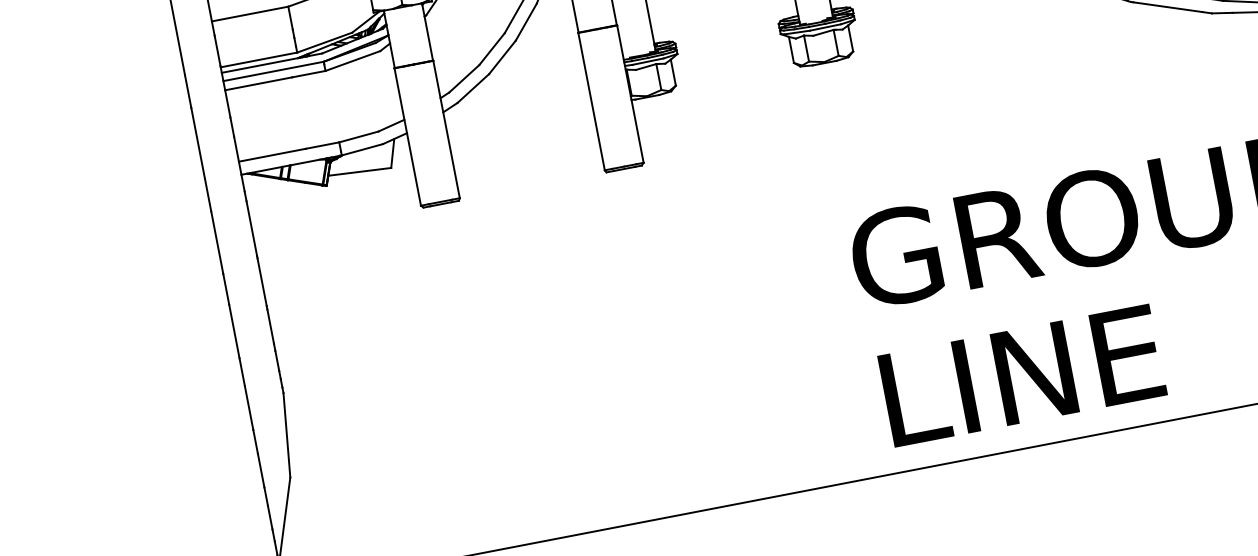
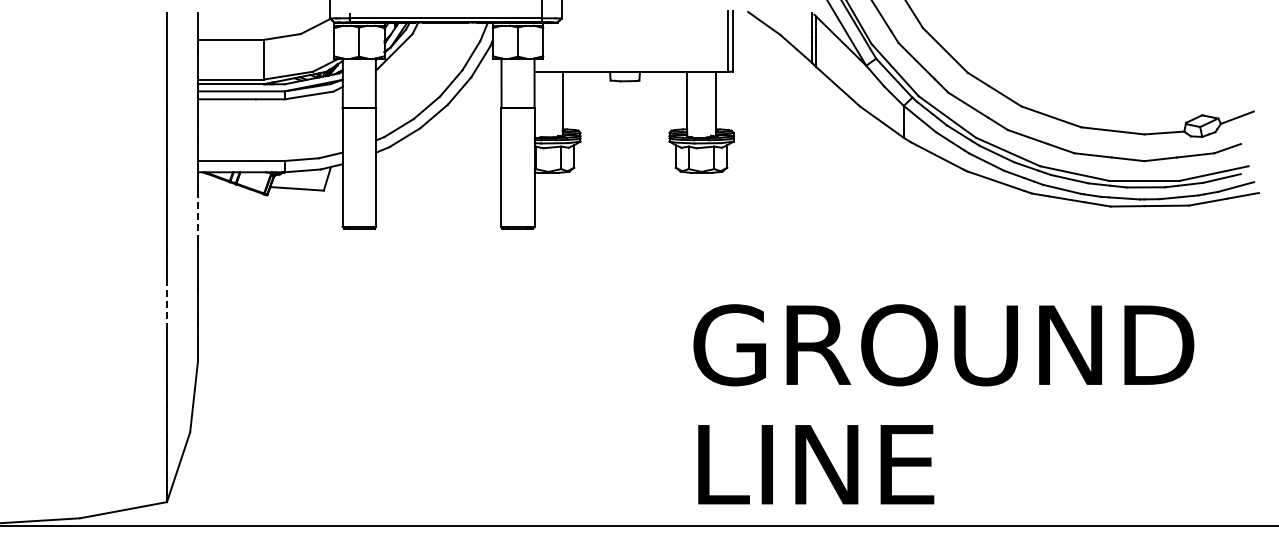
line: (252, 228) -> (198, 218), solid -> dashed
line: (235, 332) -> (167, 302), solid -> dashed

